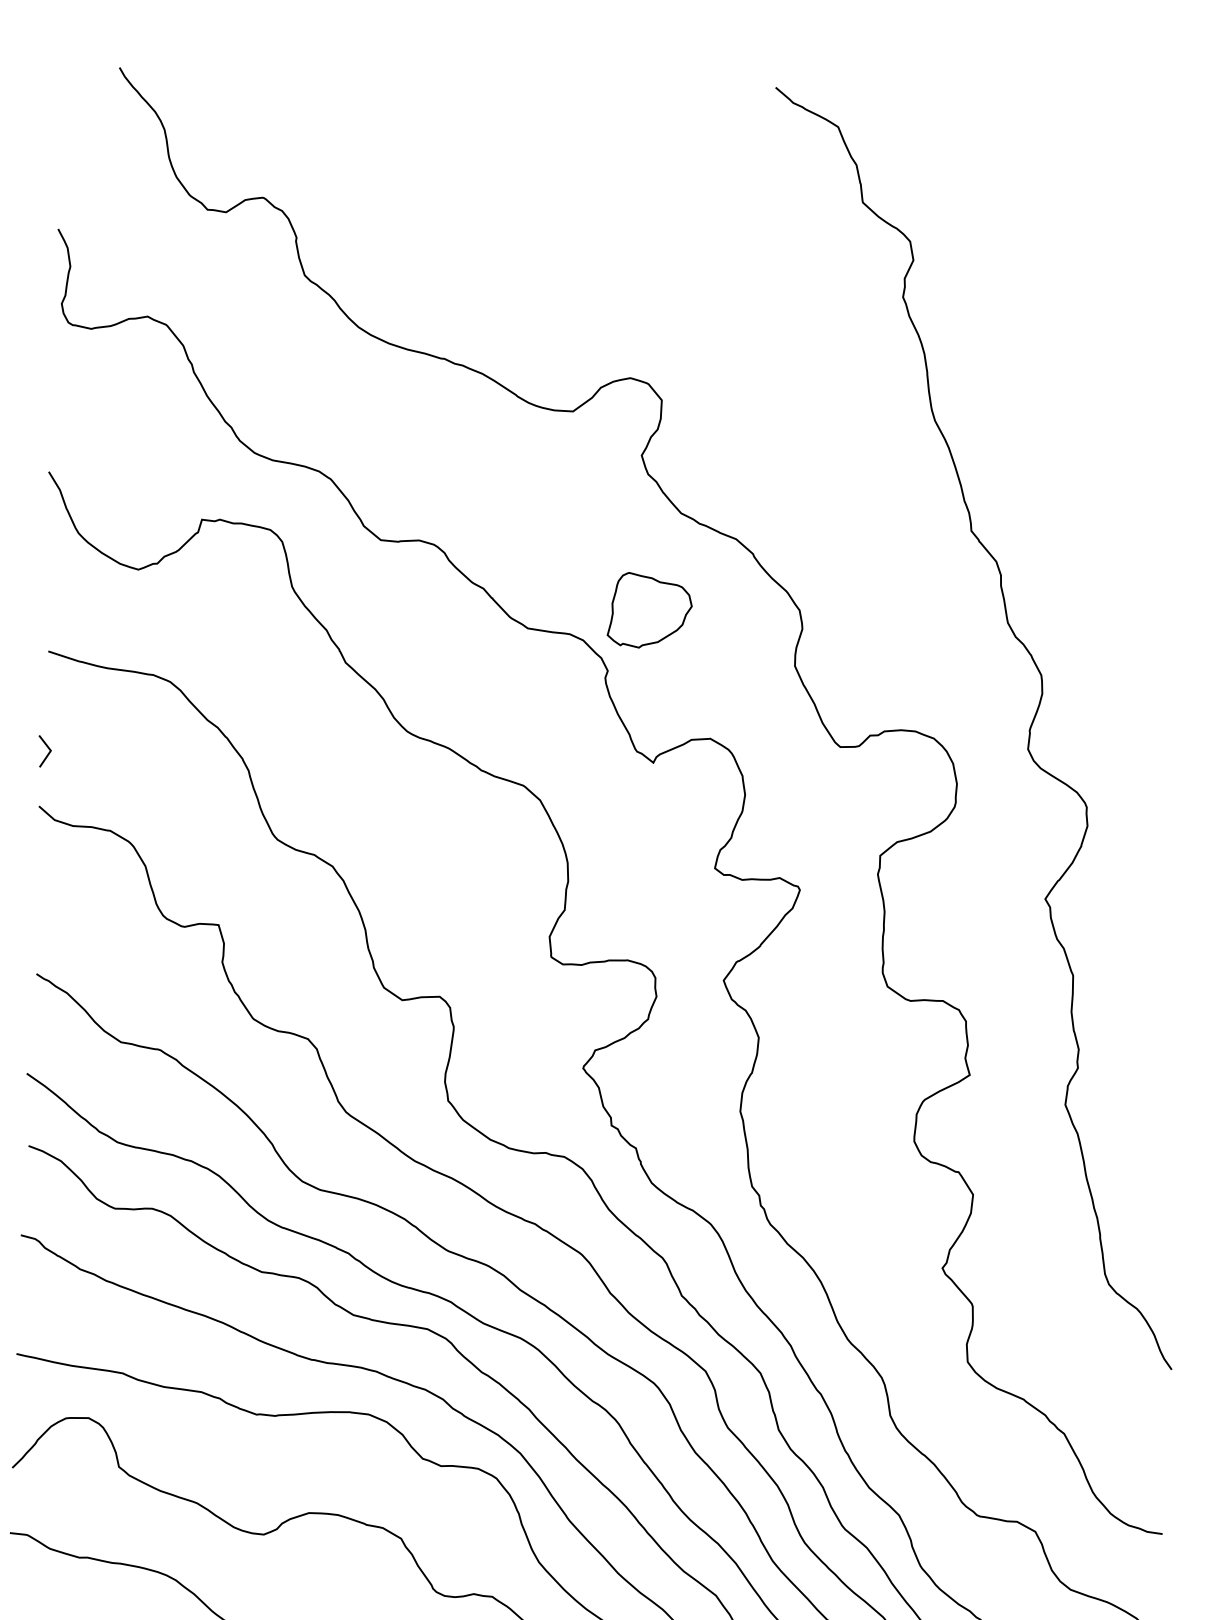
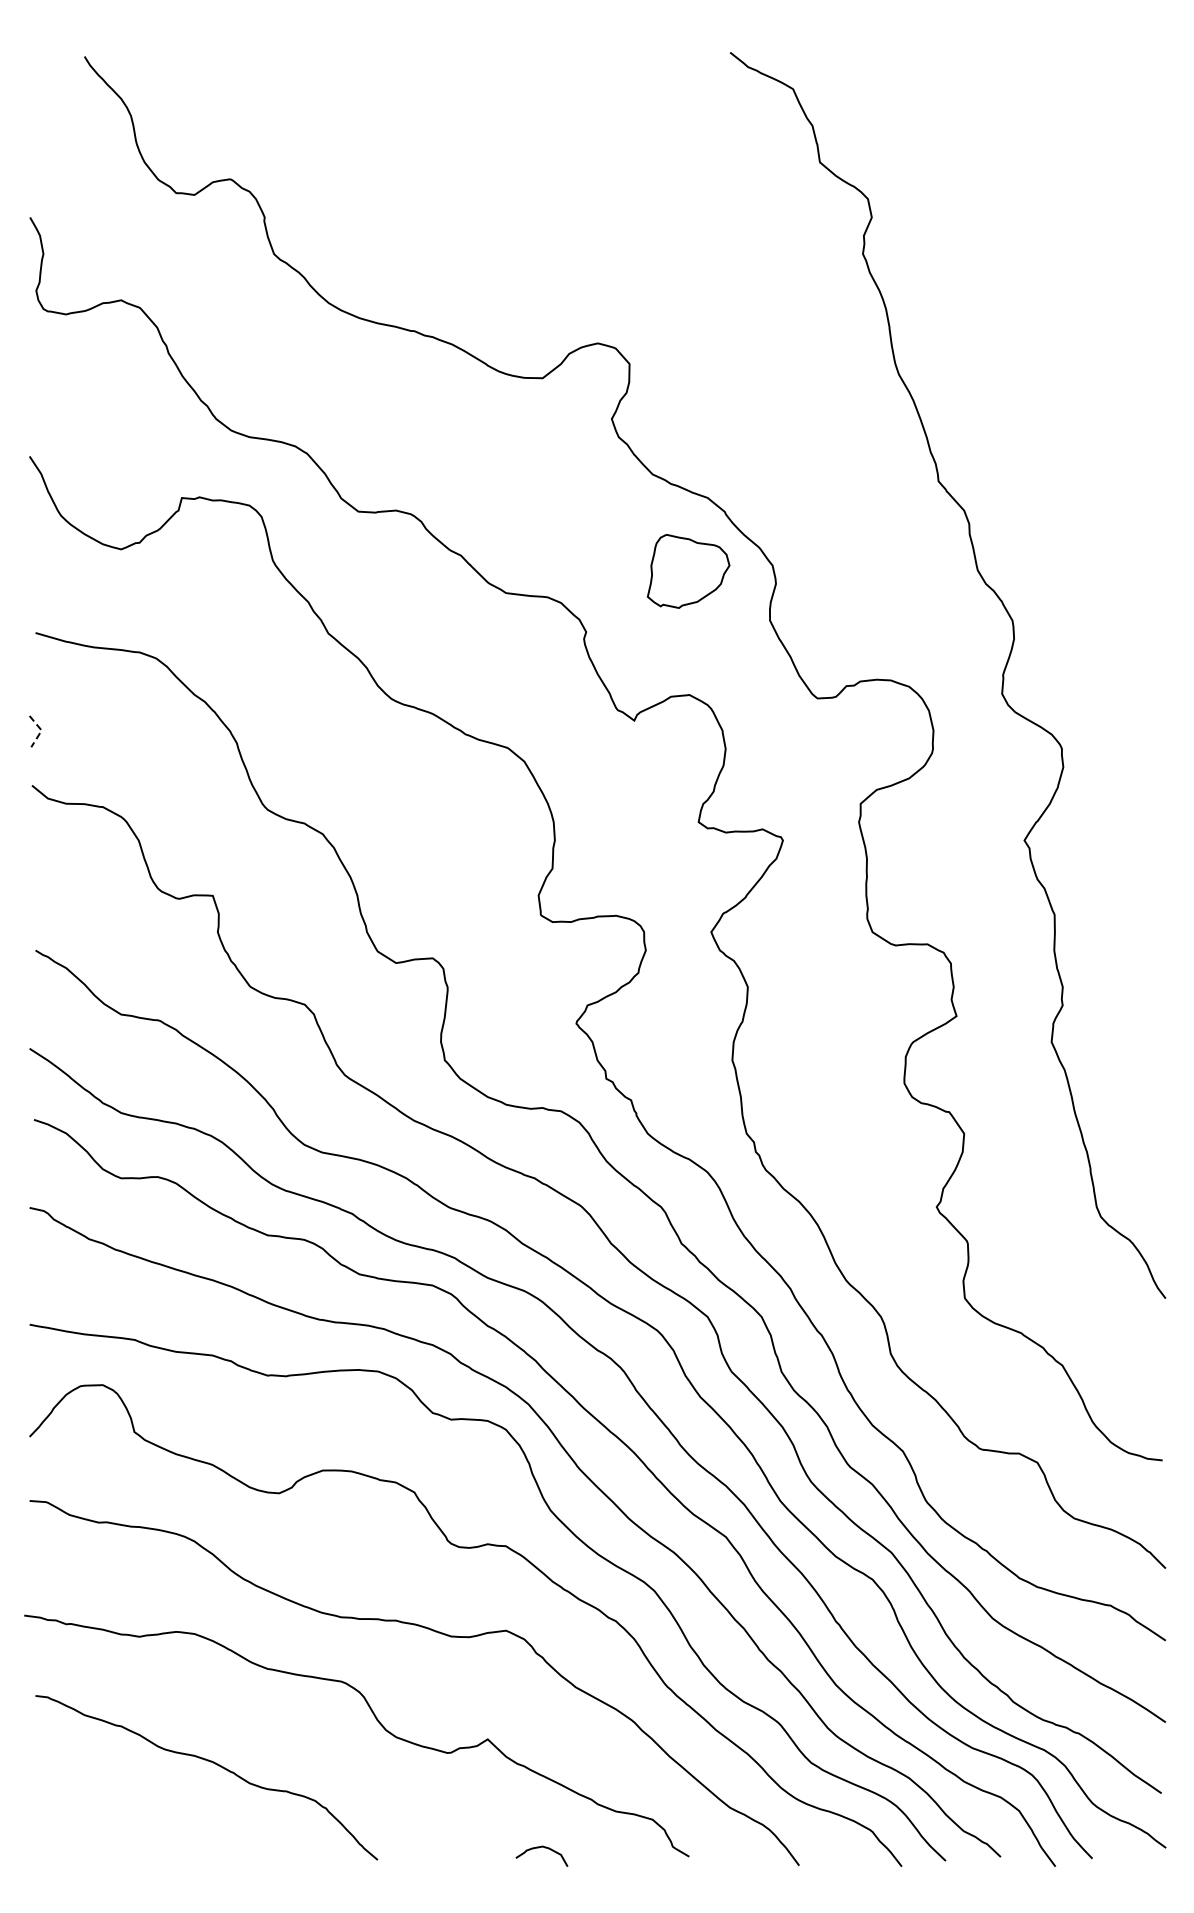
part: (649, 610) -> (688, 571), moved
line: (50, 750) -> (41, 730), solid -> dashed

